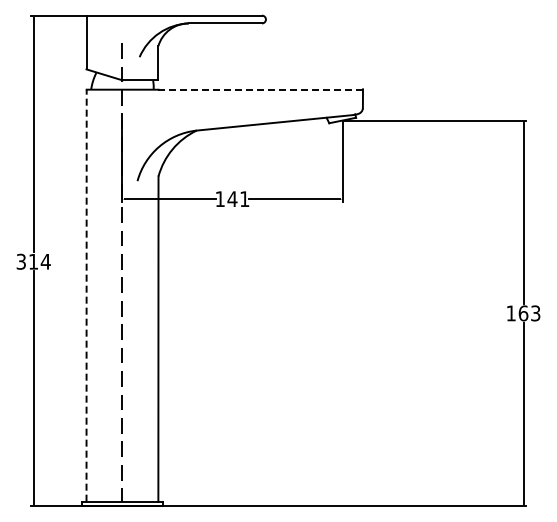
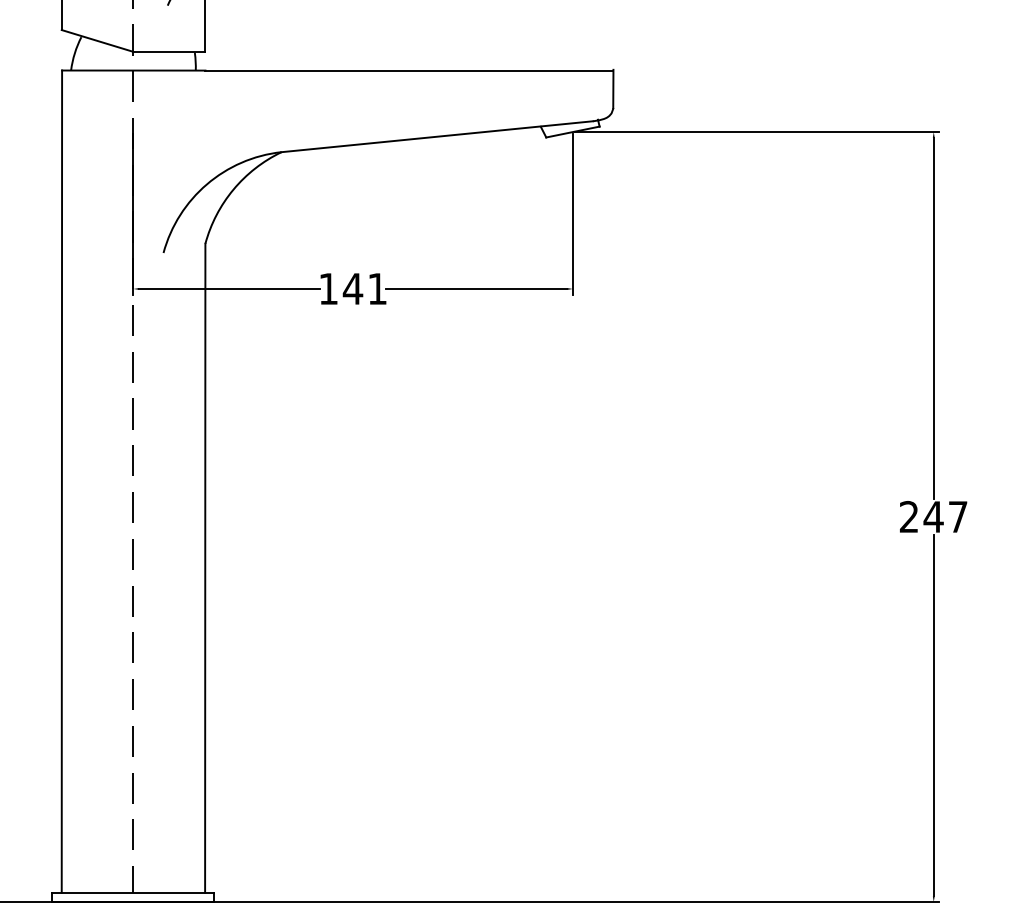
line: (261, 89) -> (410, 70), dashed -> solid
line: (86, 295) -> (61, 481), dashed -> solid
text: (523, 313) -> (933, 517), 163 -> 247

